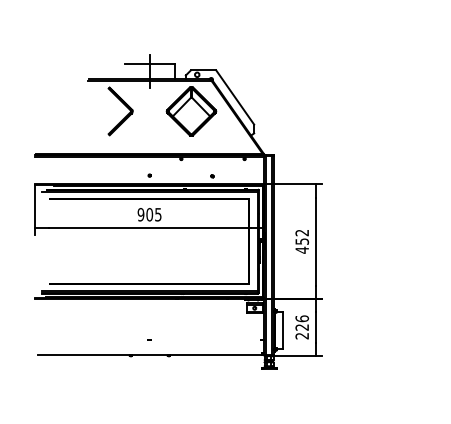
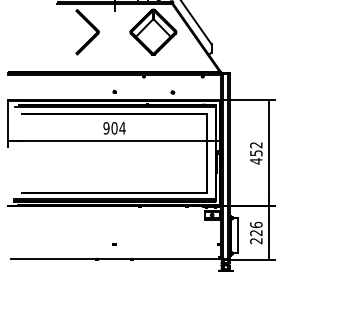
text: (157, 214) -> (121, 128), 905 -> 904

